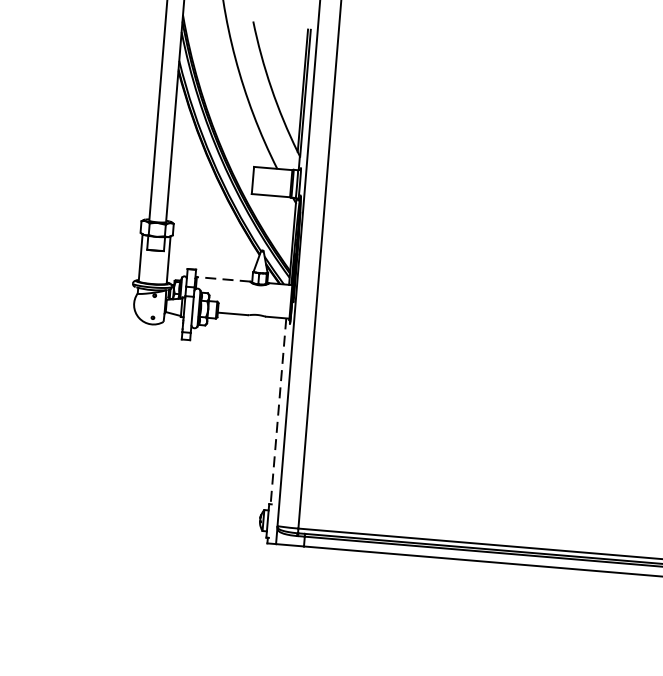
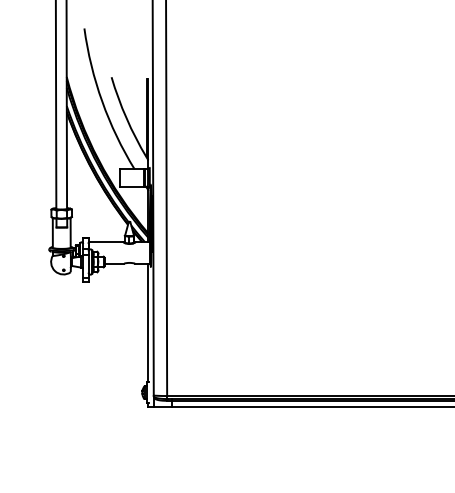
line: (223, 279) -> (106, 242), dashed -> solid
line: (278, 412) -> (148, 323), dashed -> solid

